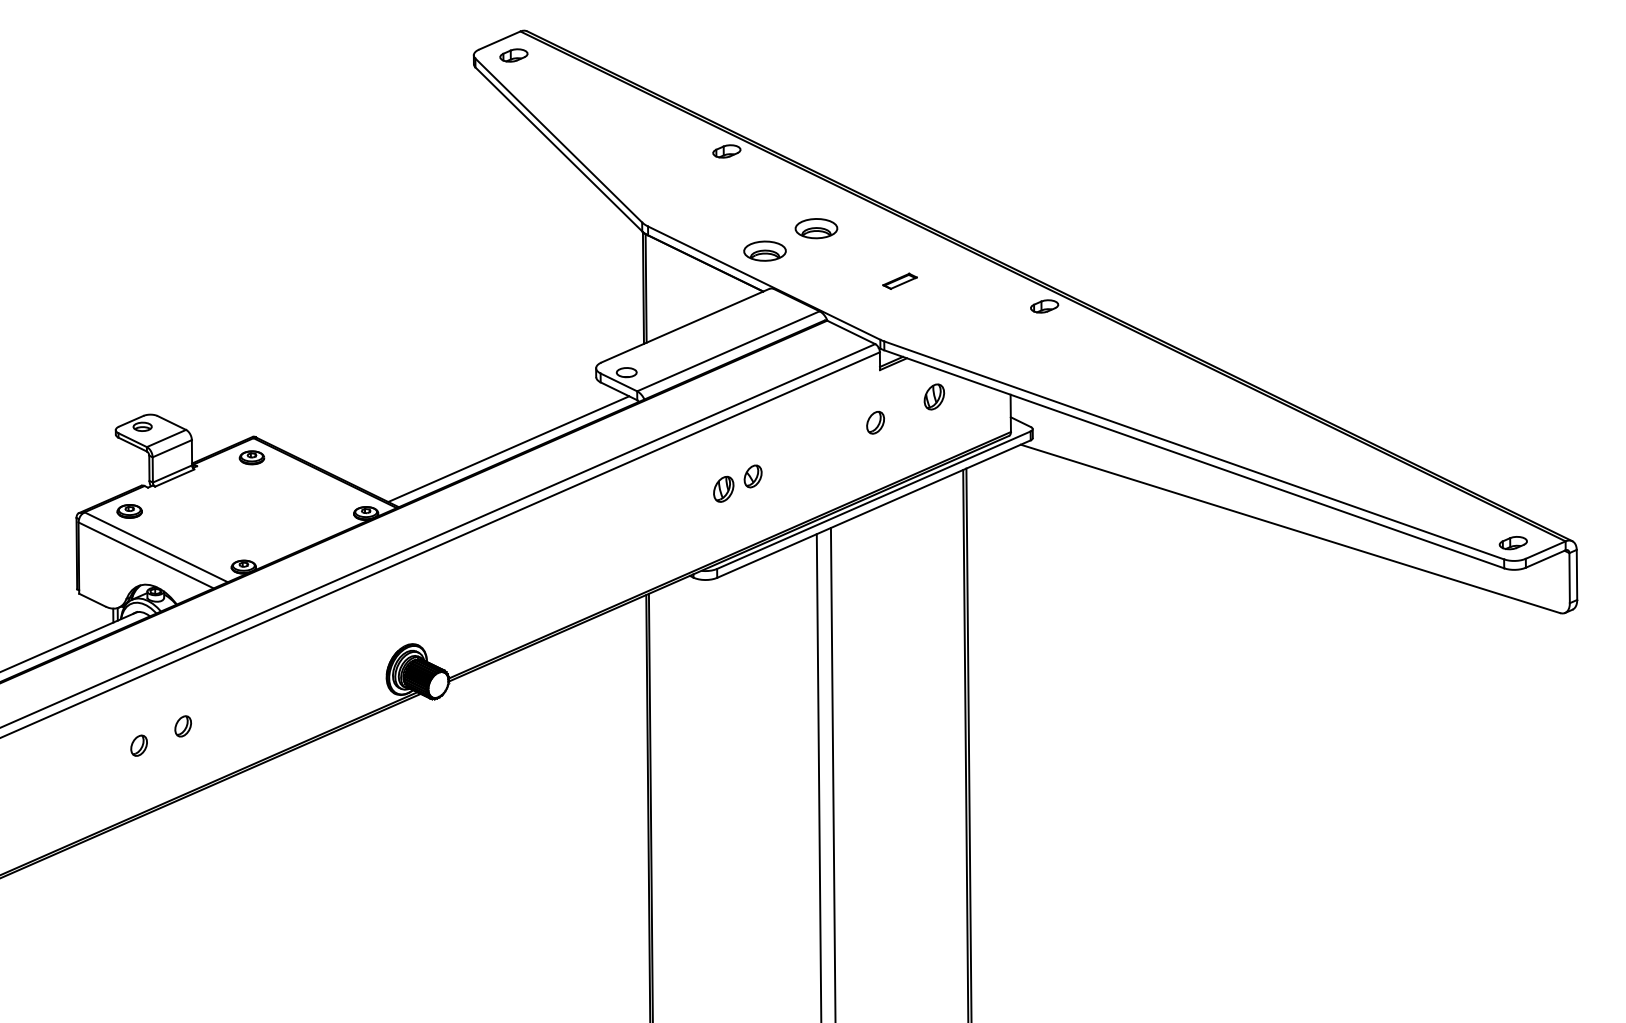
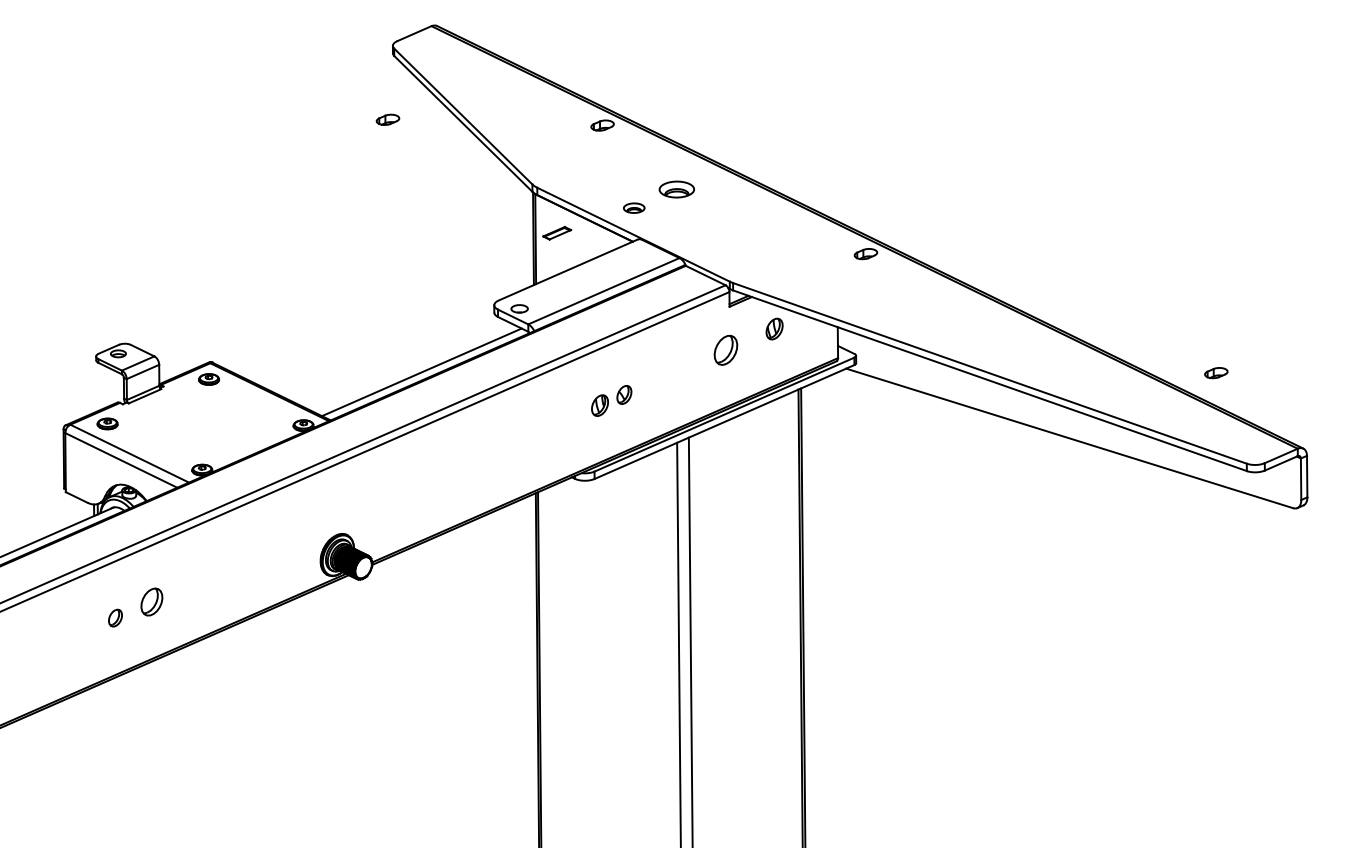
part: (513, 55) -> (387, 119), moved
part: (764, 250) -> (633, 207), size x0.6
part: (899, 280) -> (556, 232), moved
part: (875, 422) -> (725, 350), size x1.6
part: (1512, 543) -> (1215, 373), moved
part: (183, 726) -> (152, 602), size x1.6

